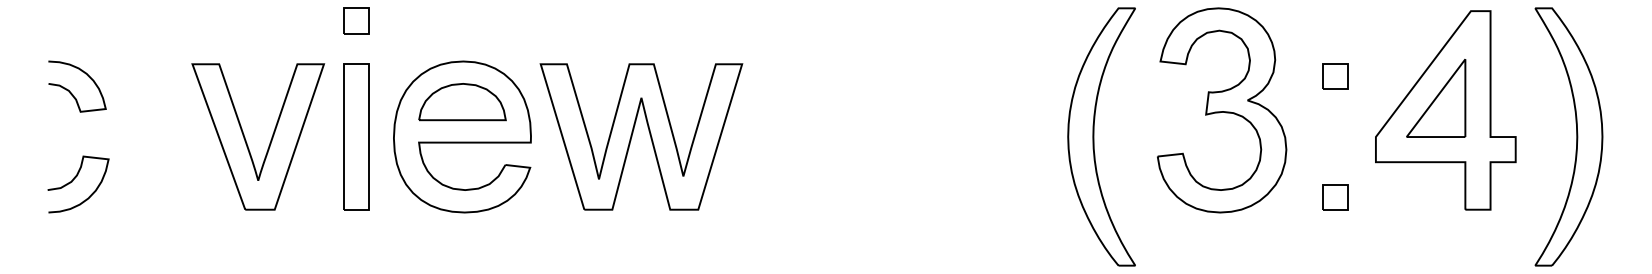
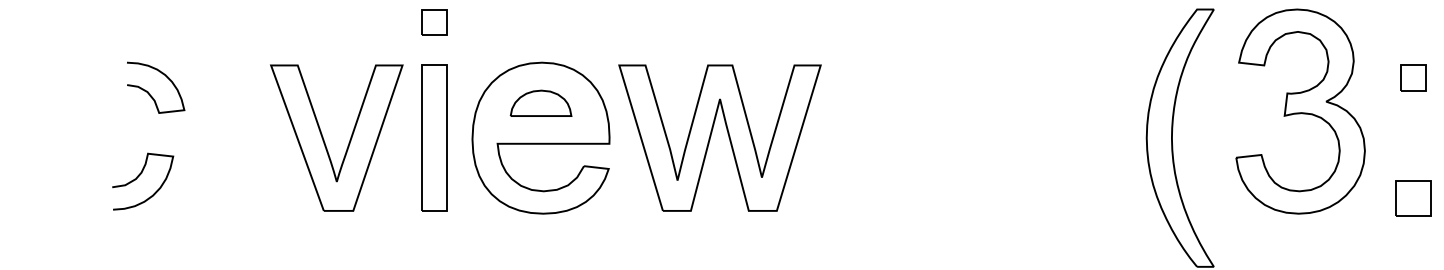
part: (462, 102) -> (541, 103), size x0.7
curve: (72, 182) -> (137, 179), moved
part: (1335, 197) -> (1414, 198), size x1.4

